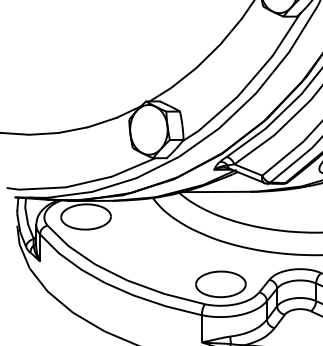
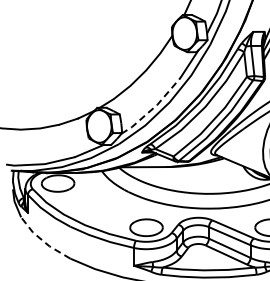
line: (231, 102) -> (153, 108), solid -> dashed
line: (62, 303) -> (42, 240), solid -> dashed

